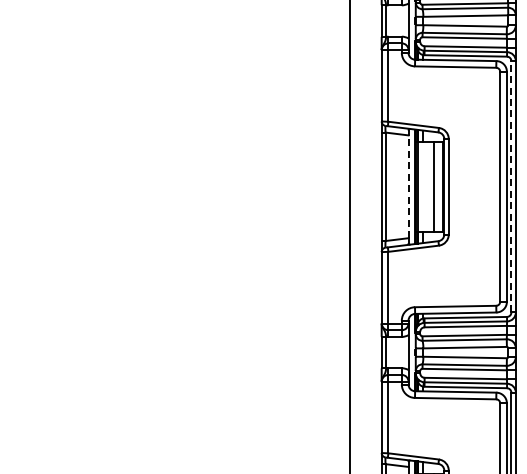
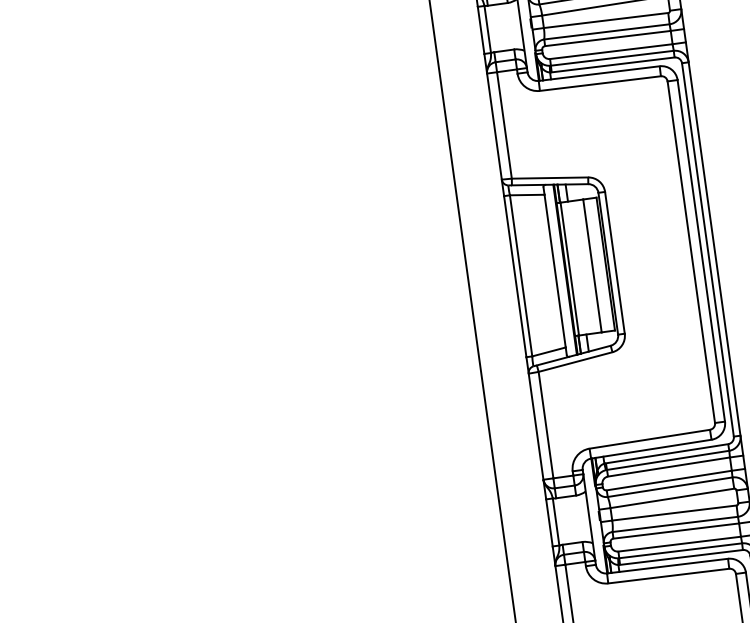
line: (408, 186) -> (555, 270), dashed -> solid
line: (511, 186) -> (708, 249), dashed -> solid

